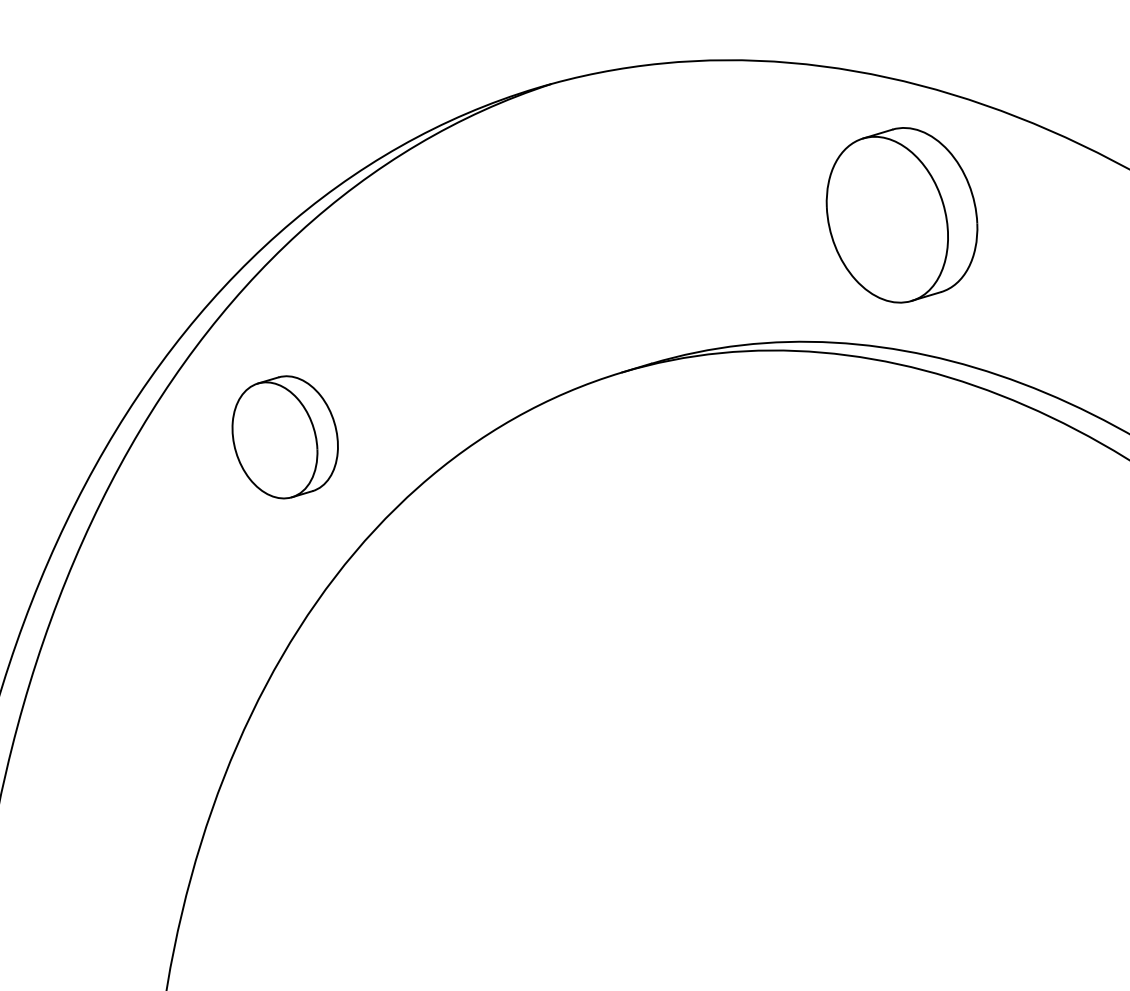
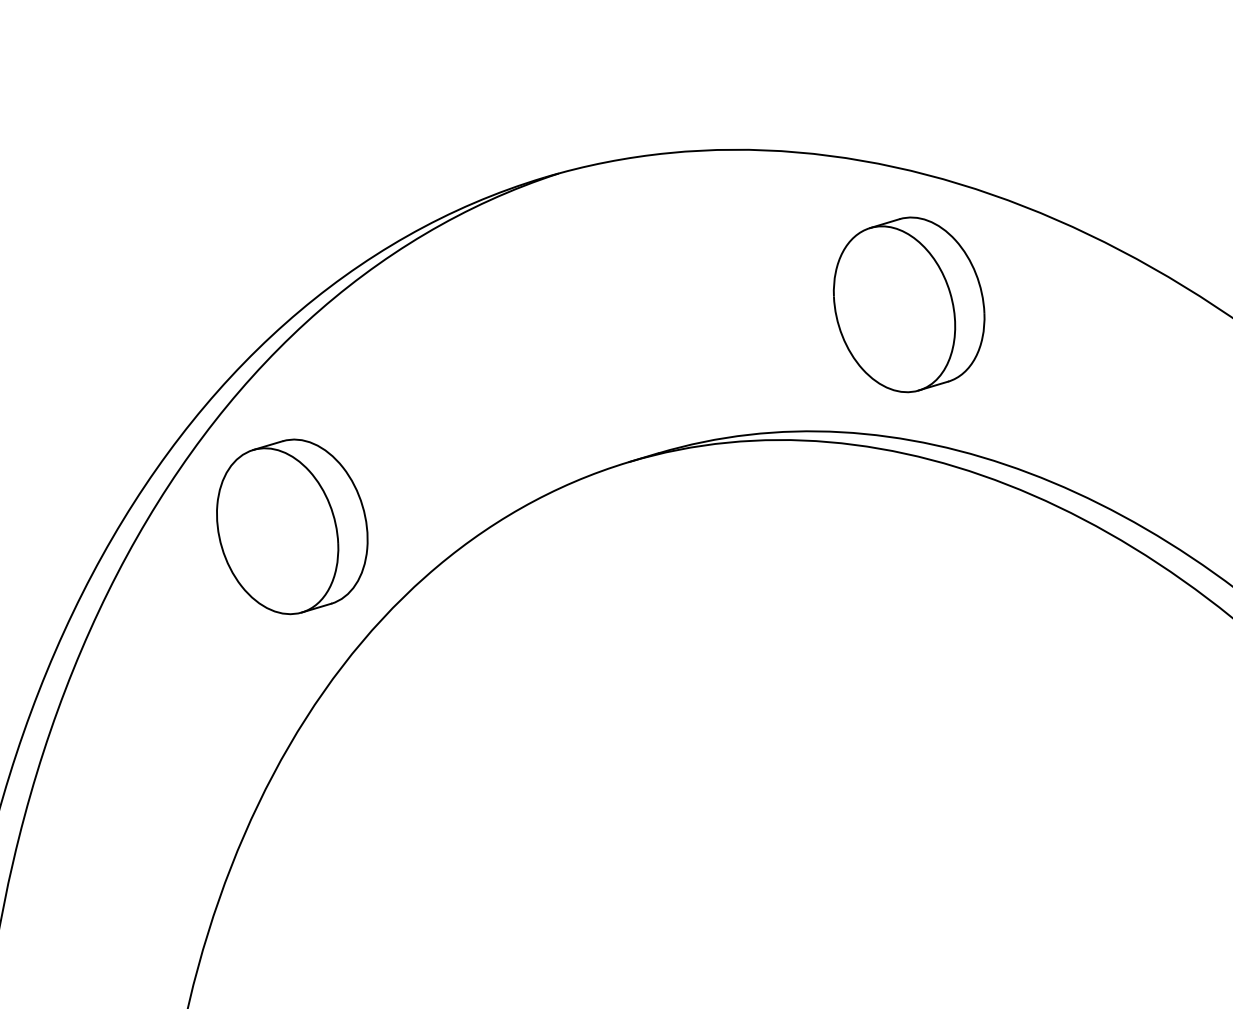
part: (285, 436) -> (292, 526), size x1.43

